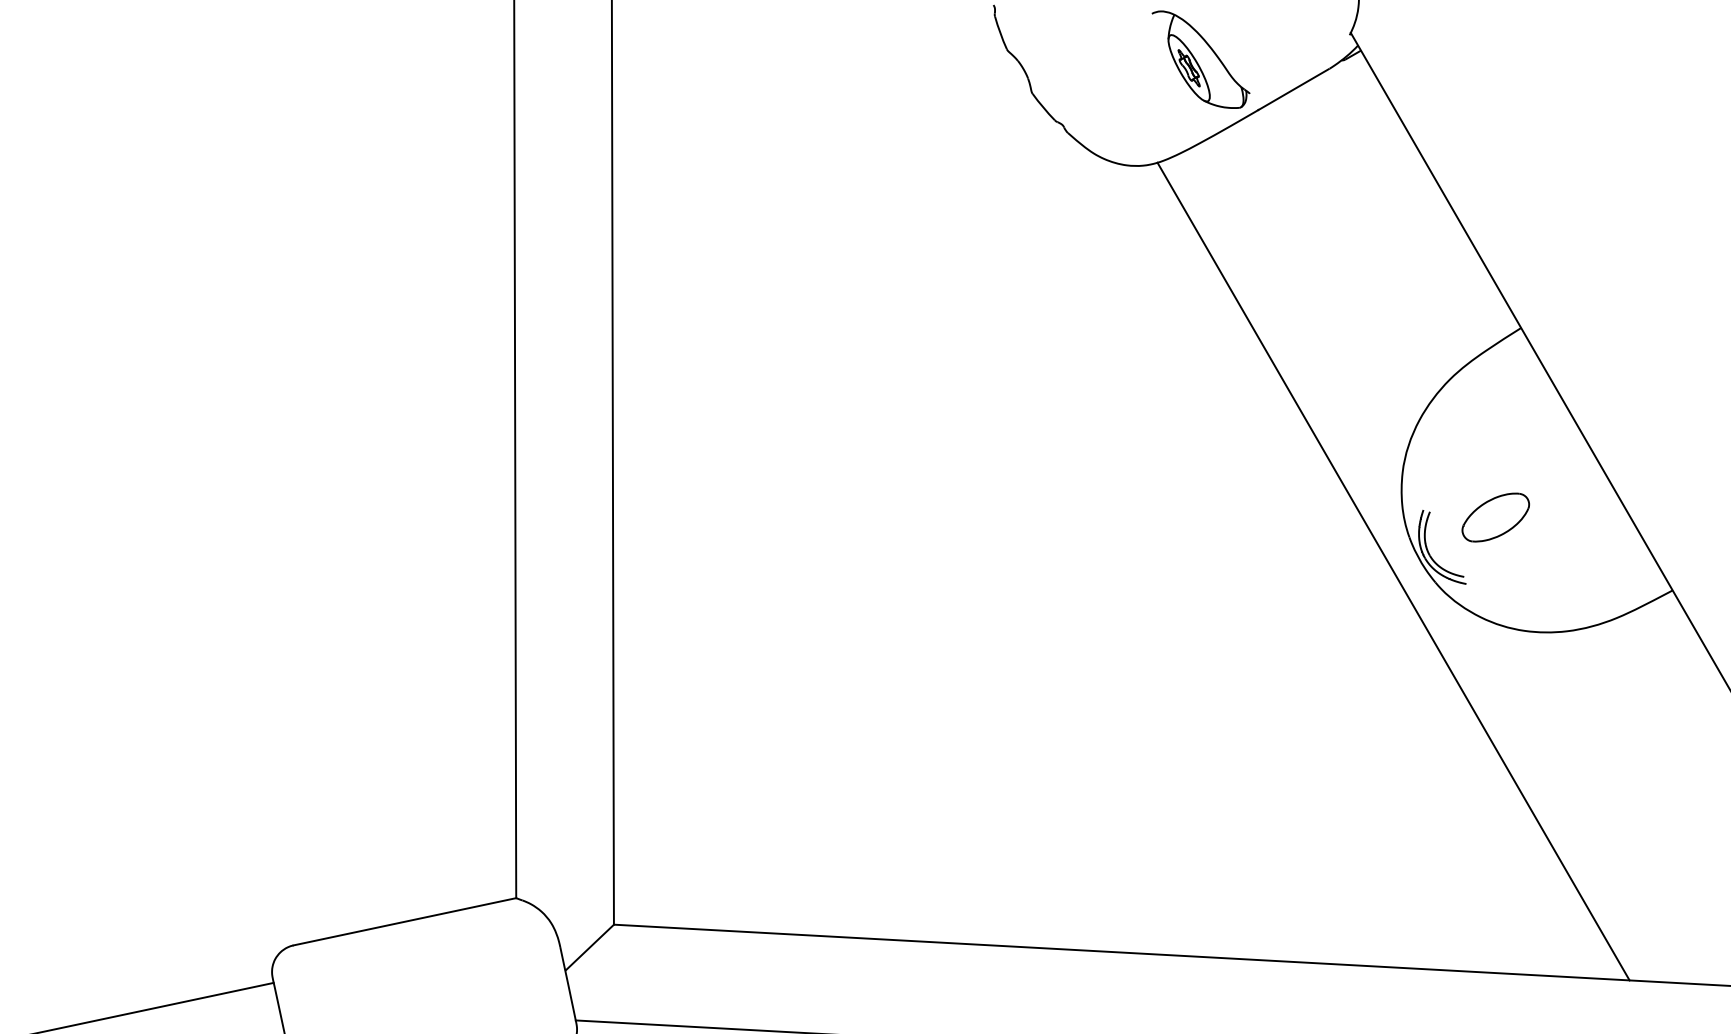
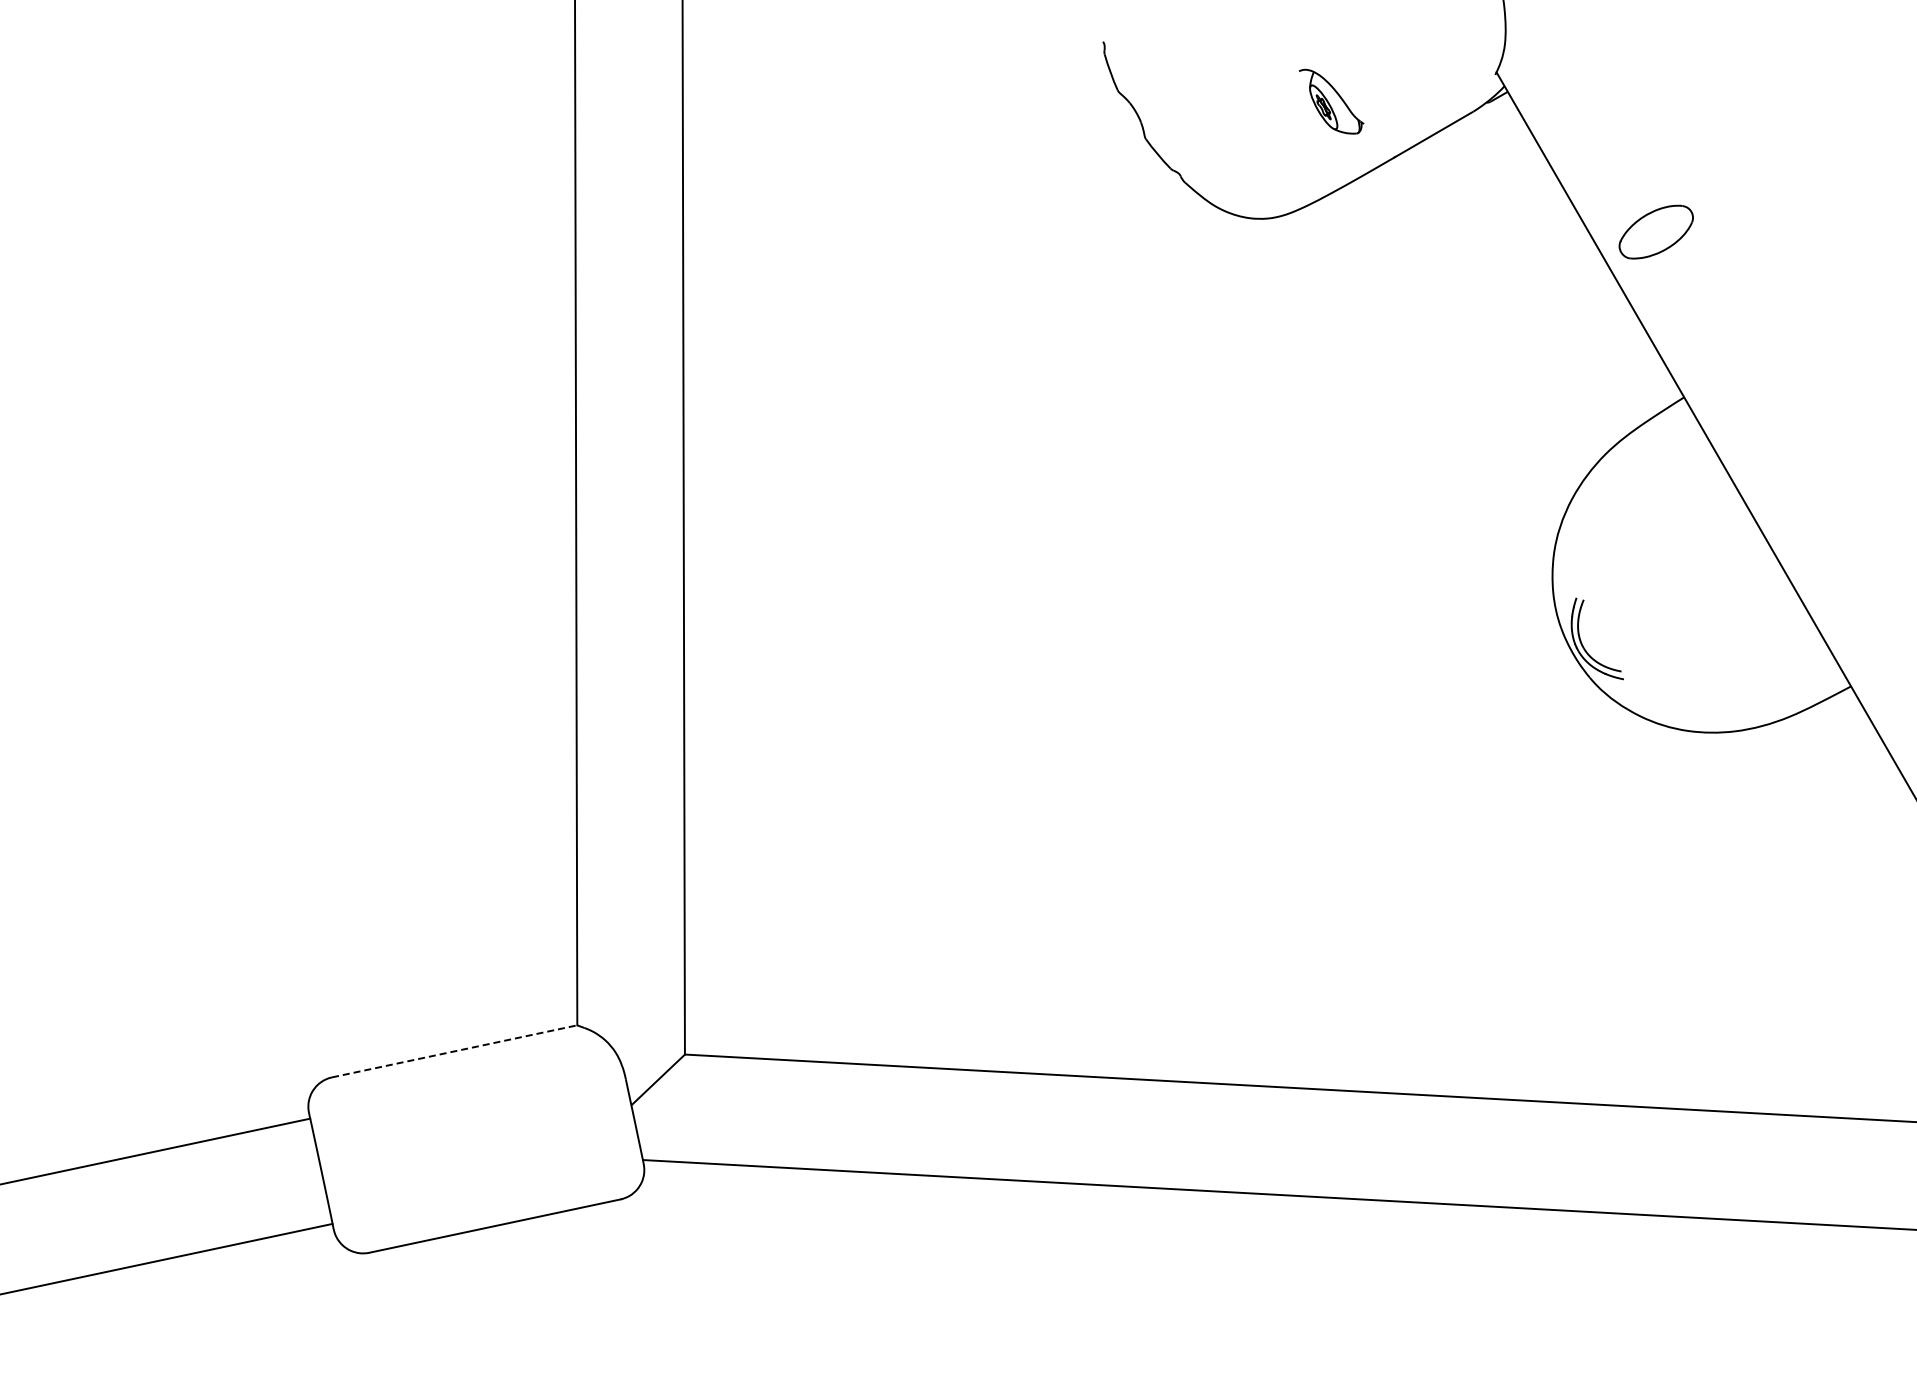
part: (1200, 59) -> (1331, 101), size x0.6
part: (1495, 516) -> (1655, 231), moved
line: (1393, 571) -> (1543, 665), removed
line: (405, 921) -> (455, 1051), solid -> dashed

